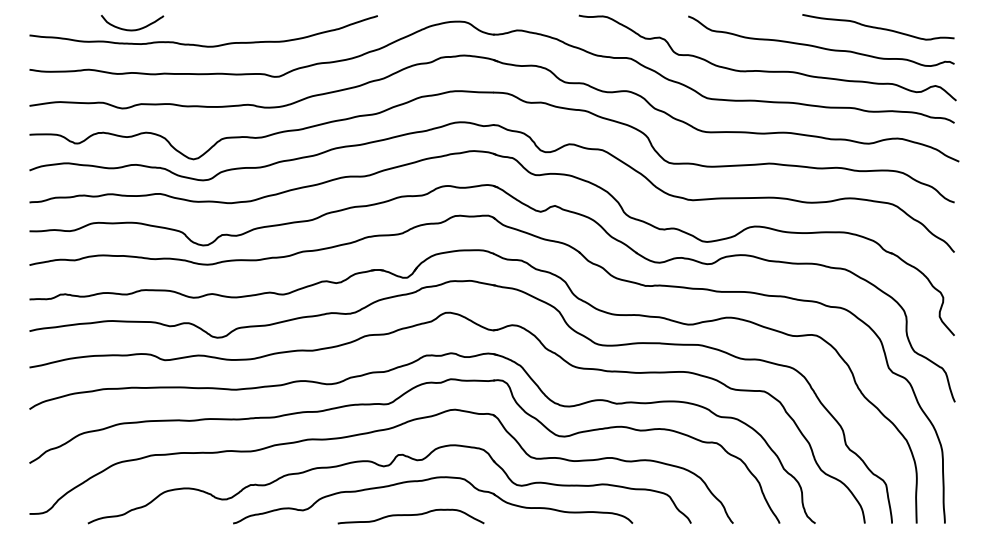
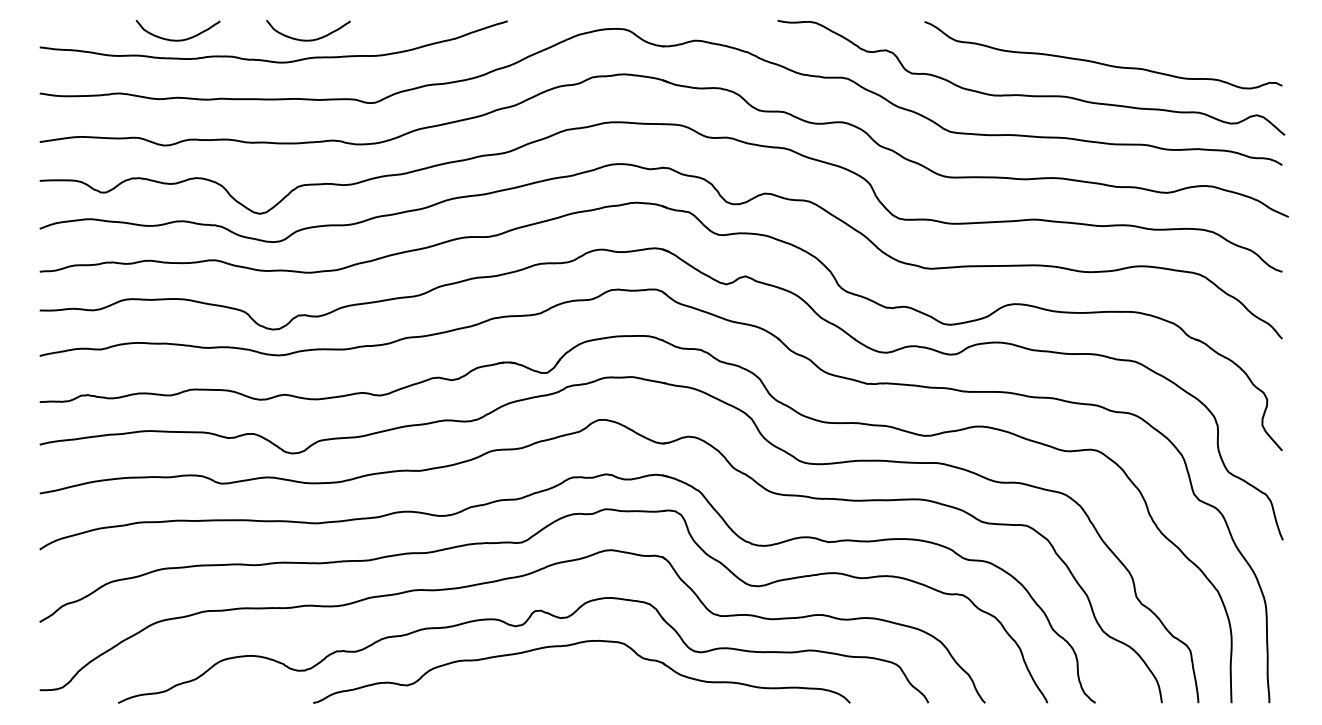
curve: (878, 27) -> (1180, 36), removed
curve: (229, 29) -> (308, 39), added
curve: (410, 515) -> (551, 692), removed

